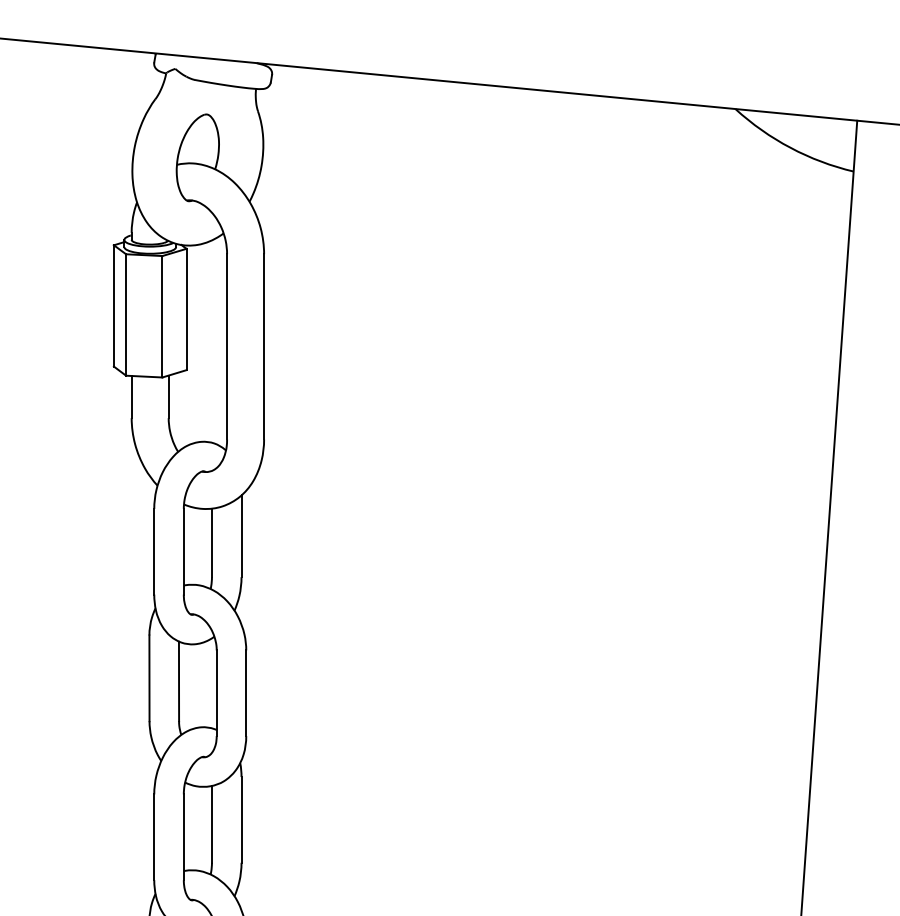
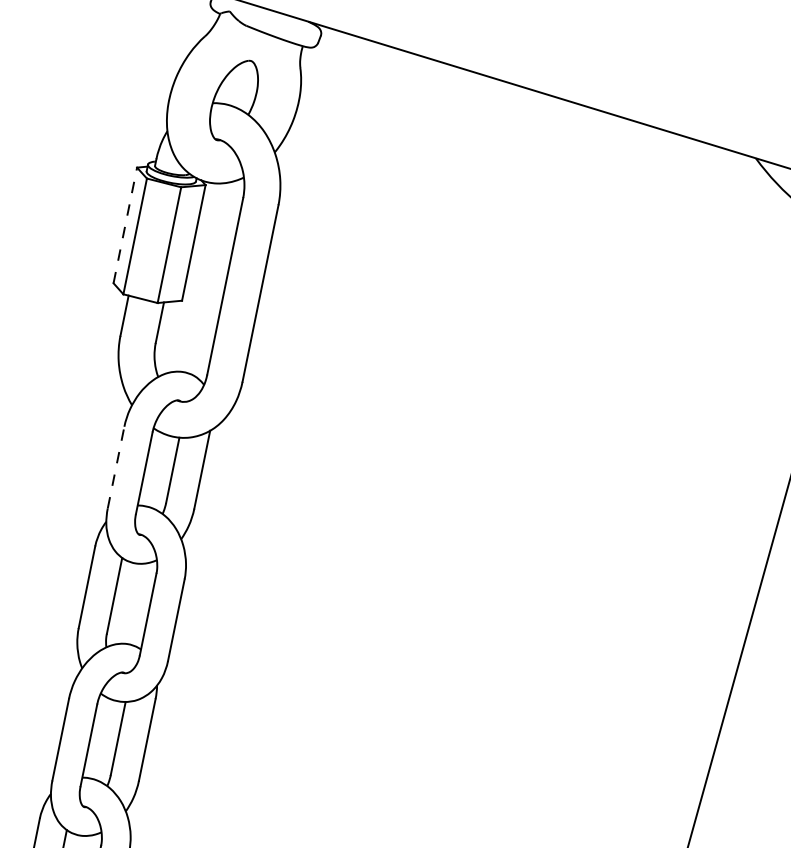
line: (113, 305) -> (125, 224), solid -> dashed
line: (154, 551) -> (116, 467), solid -> dashed

